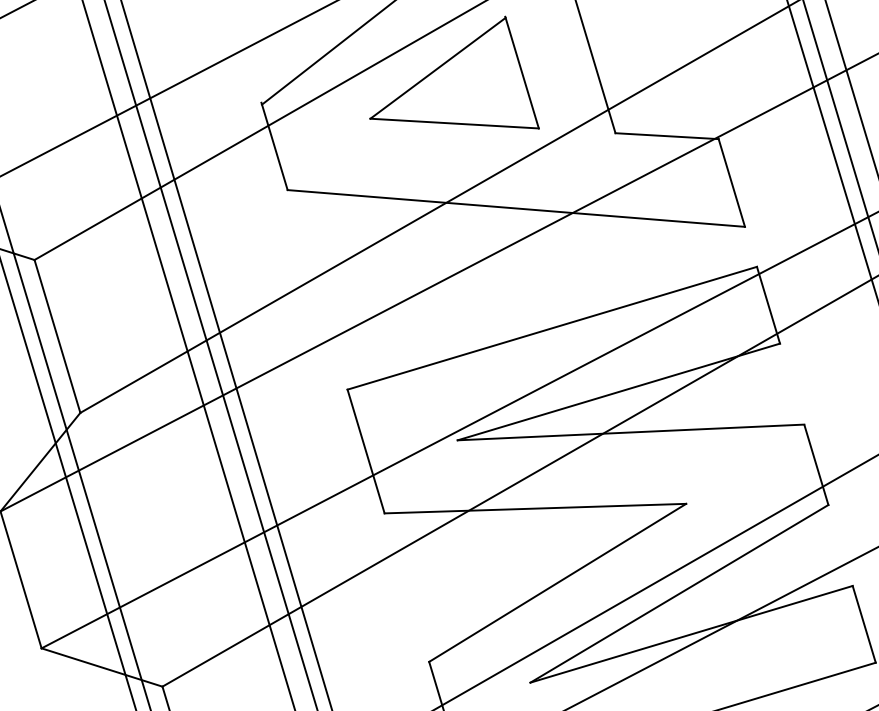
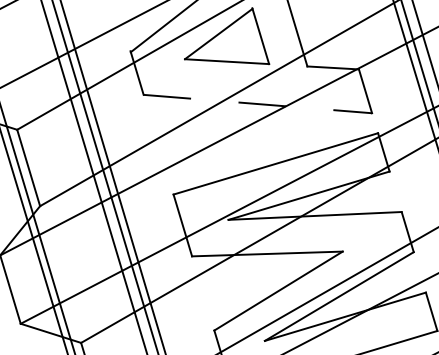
line: (515, 209) -> (257, 104), solid -> dashed

